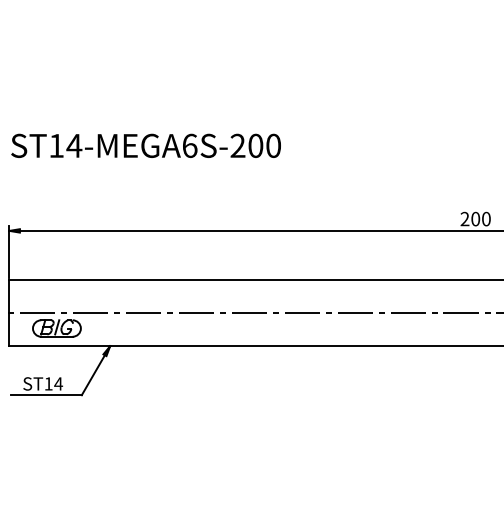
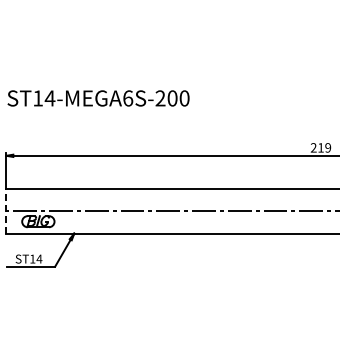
text: (480, 218) -> (324, 147), 200 -> 219
line: (9, 311) -> (6, 210), solid -> dashed

